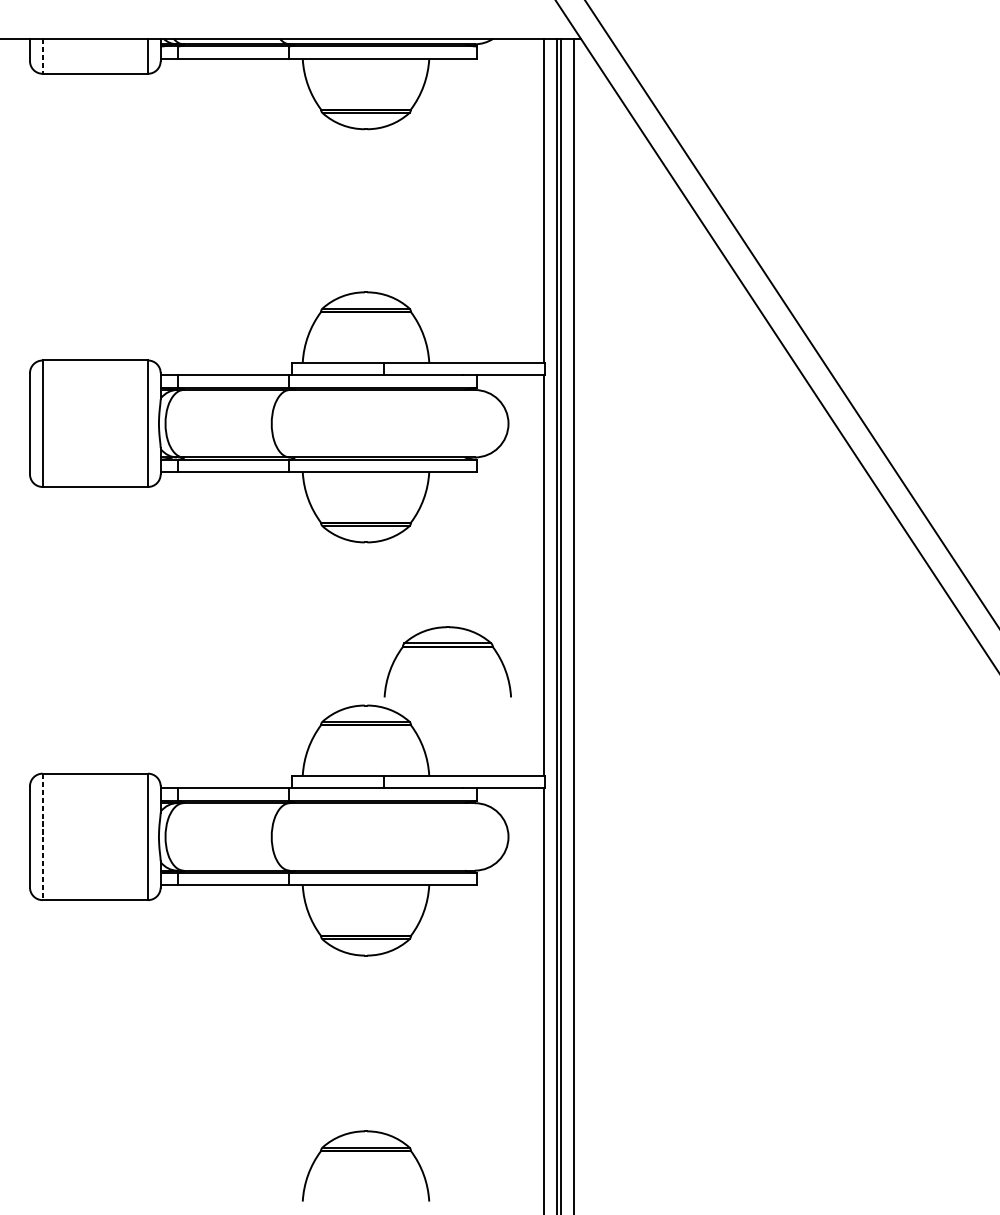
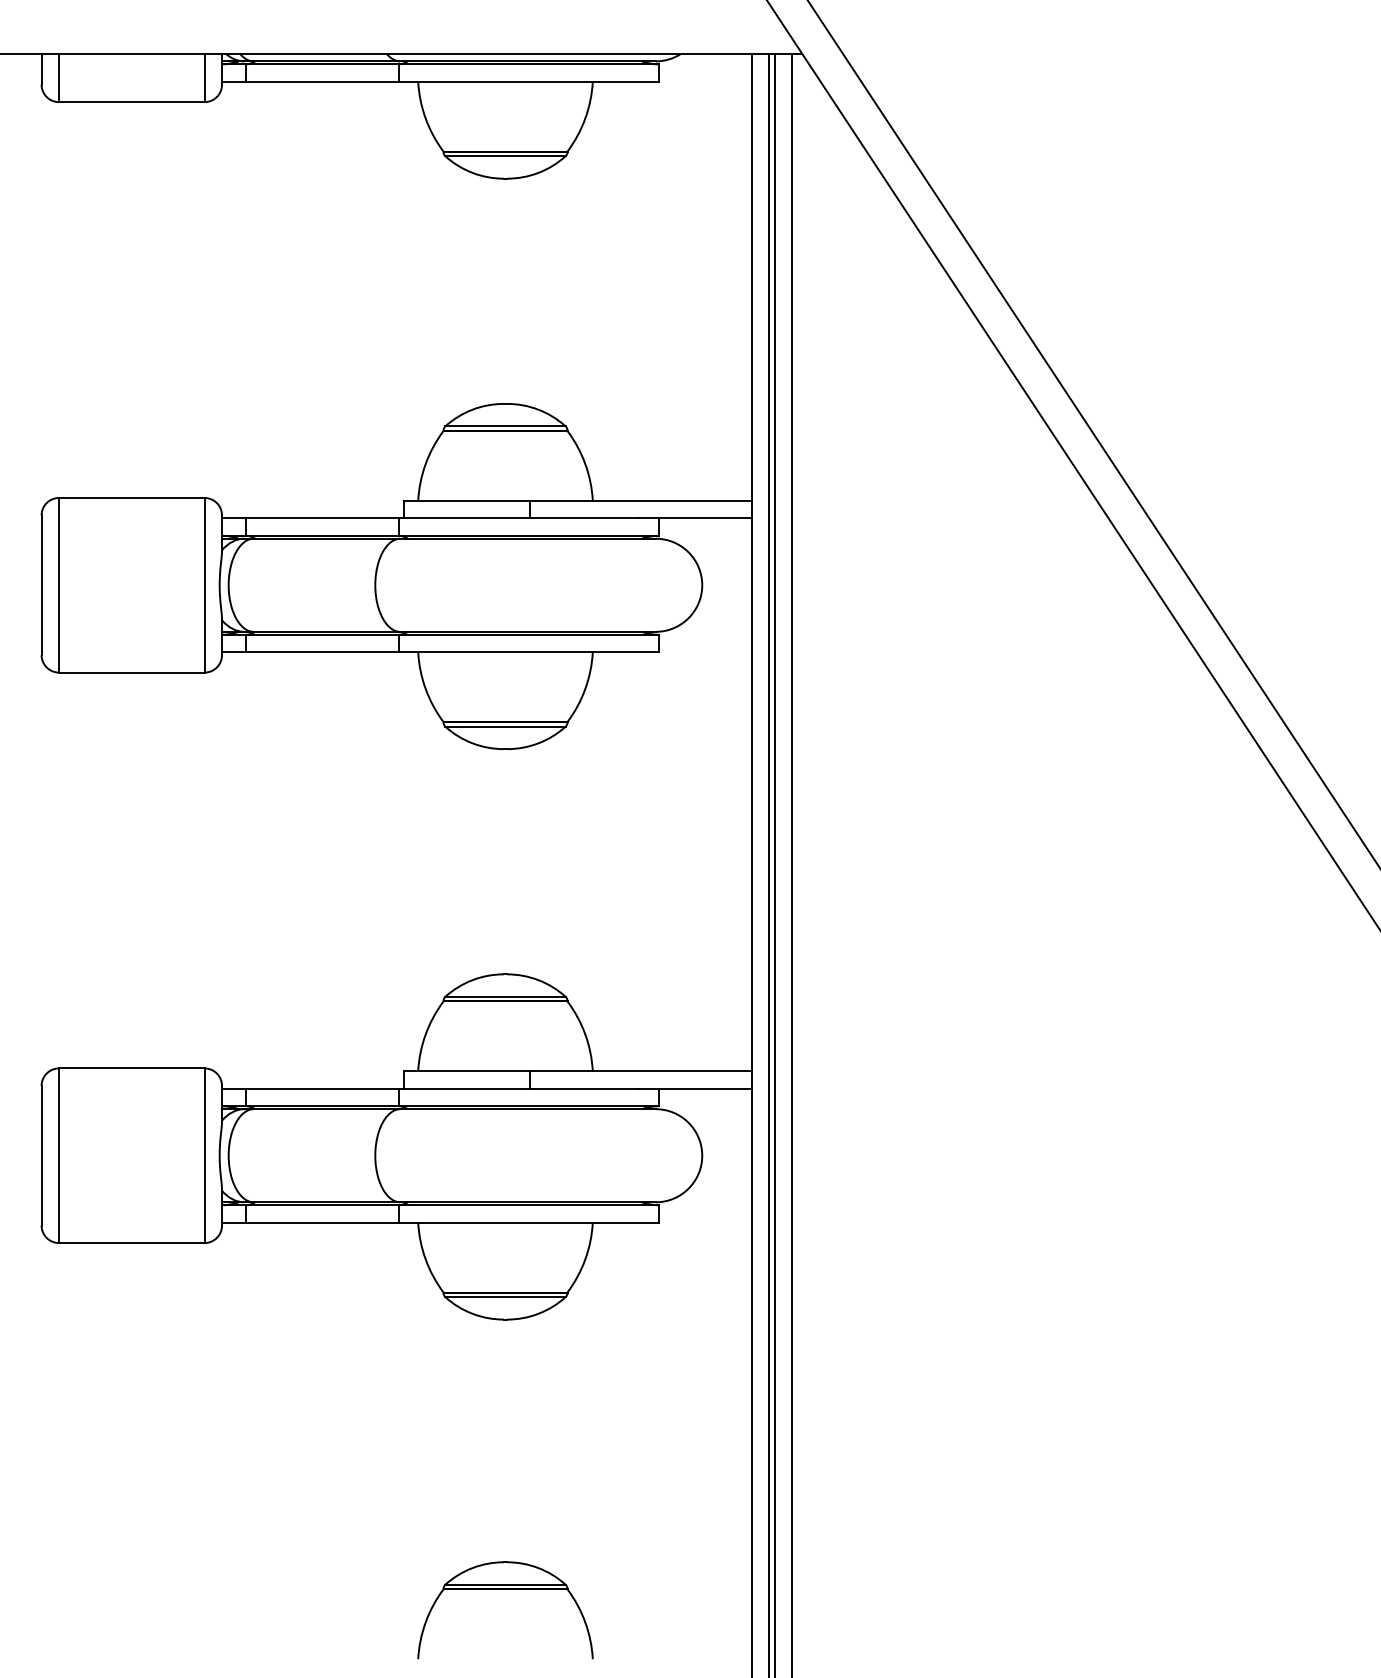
line: (42, 56) -> (59, 78), dashed -> solid
part: (447, 646) -> (618, 893), removed
line: (42, 837) -> (59, 1156), dashed -> solid

